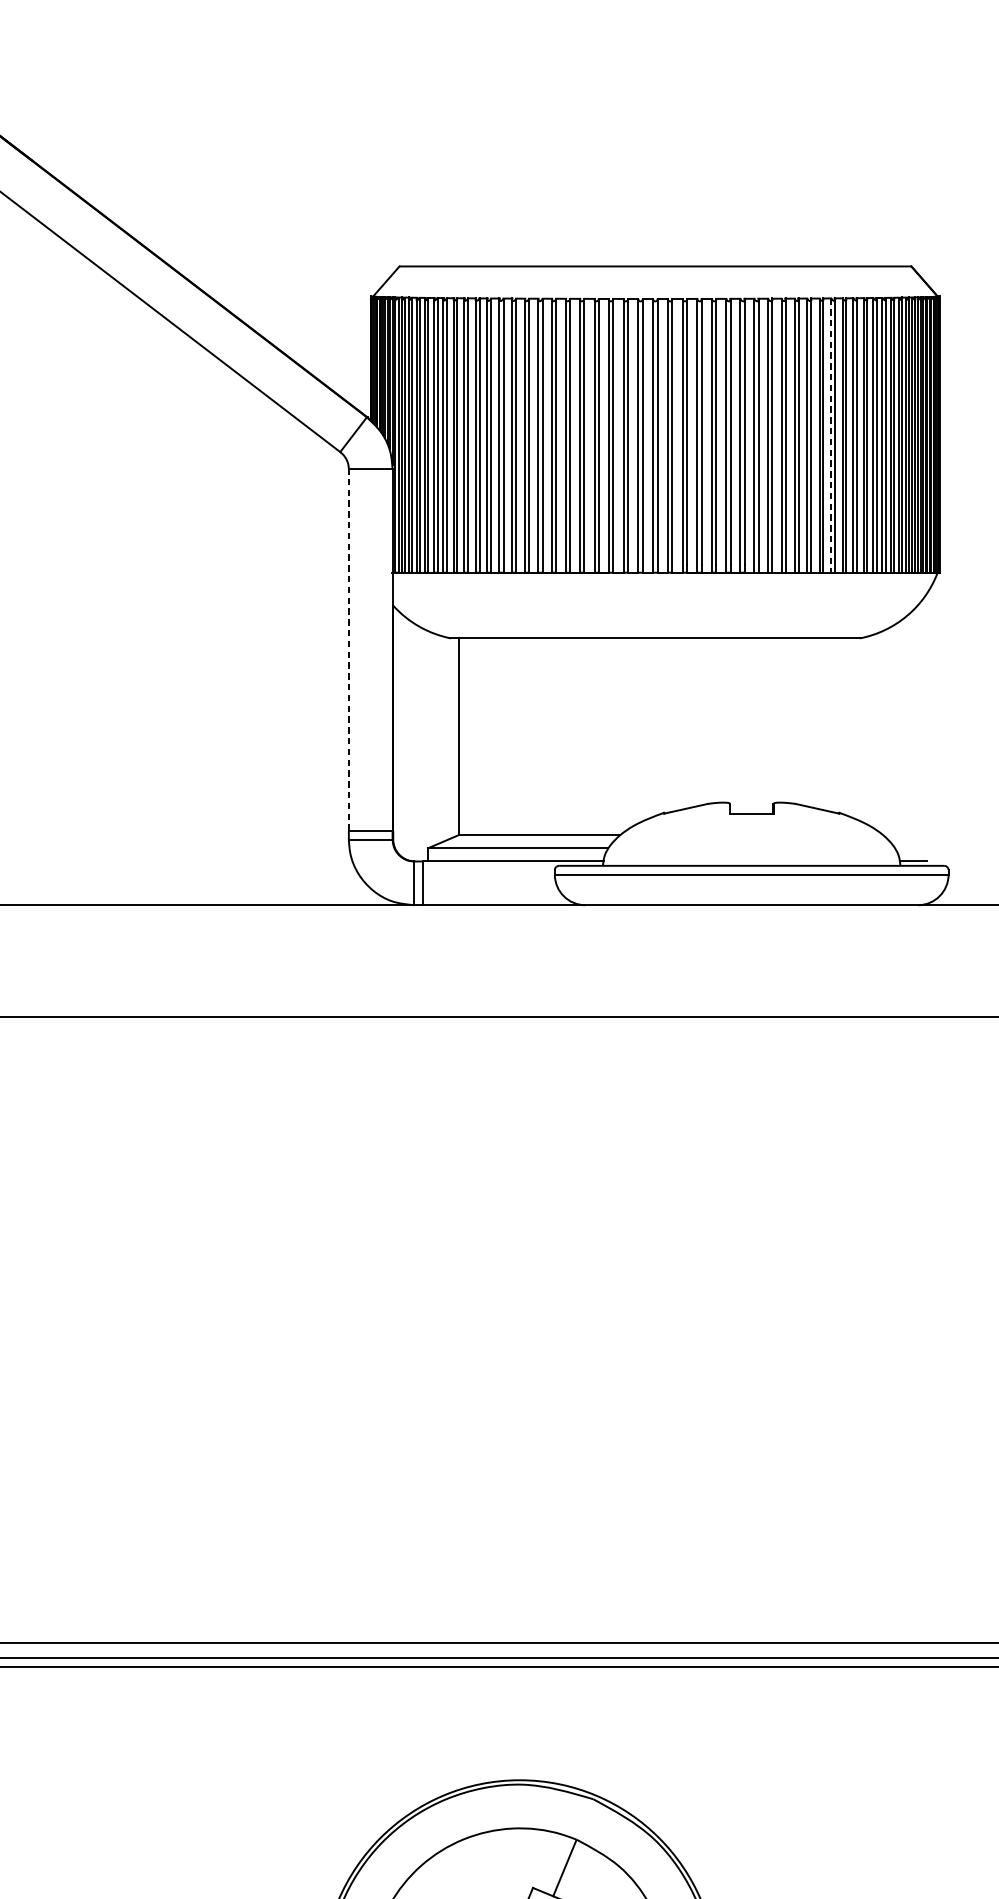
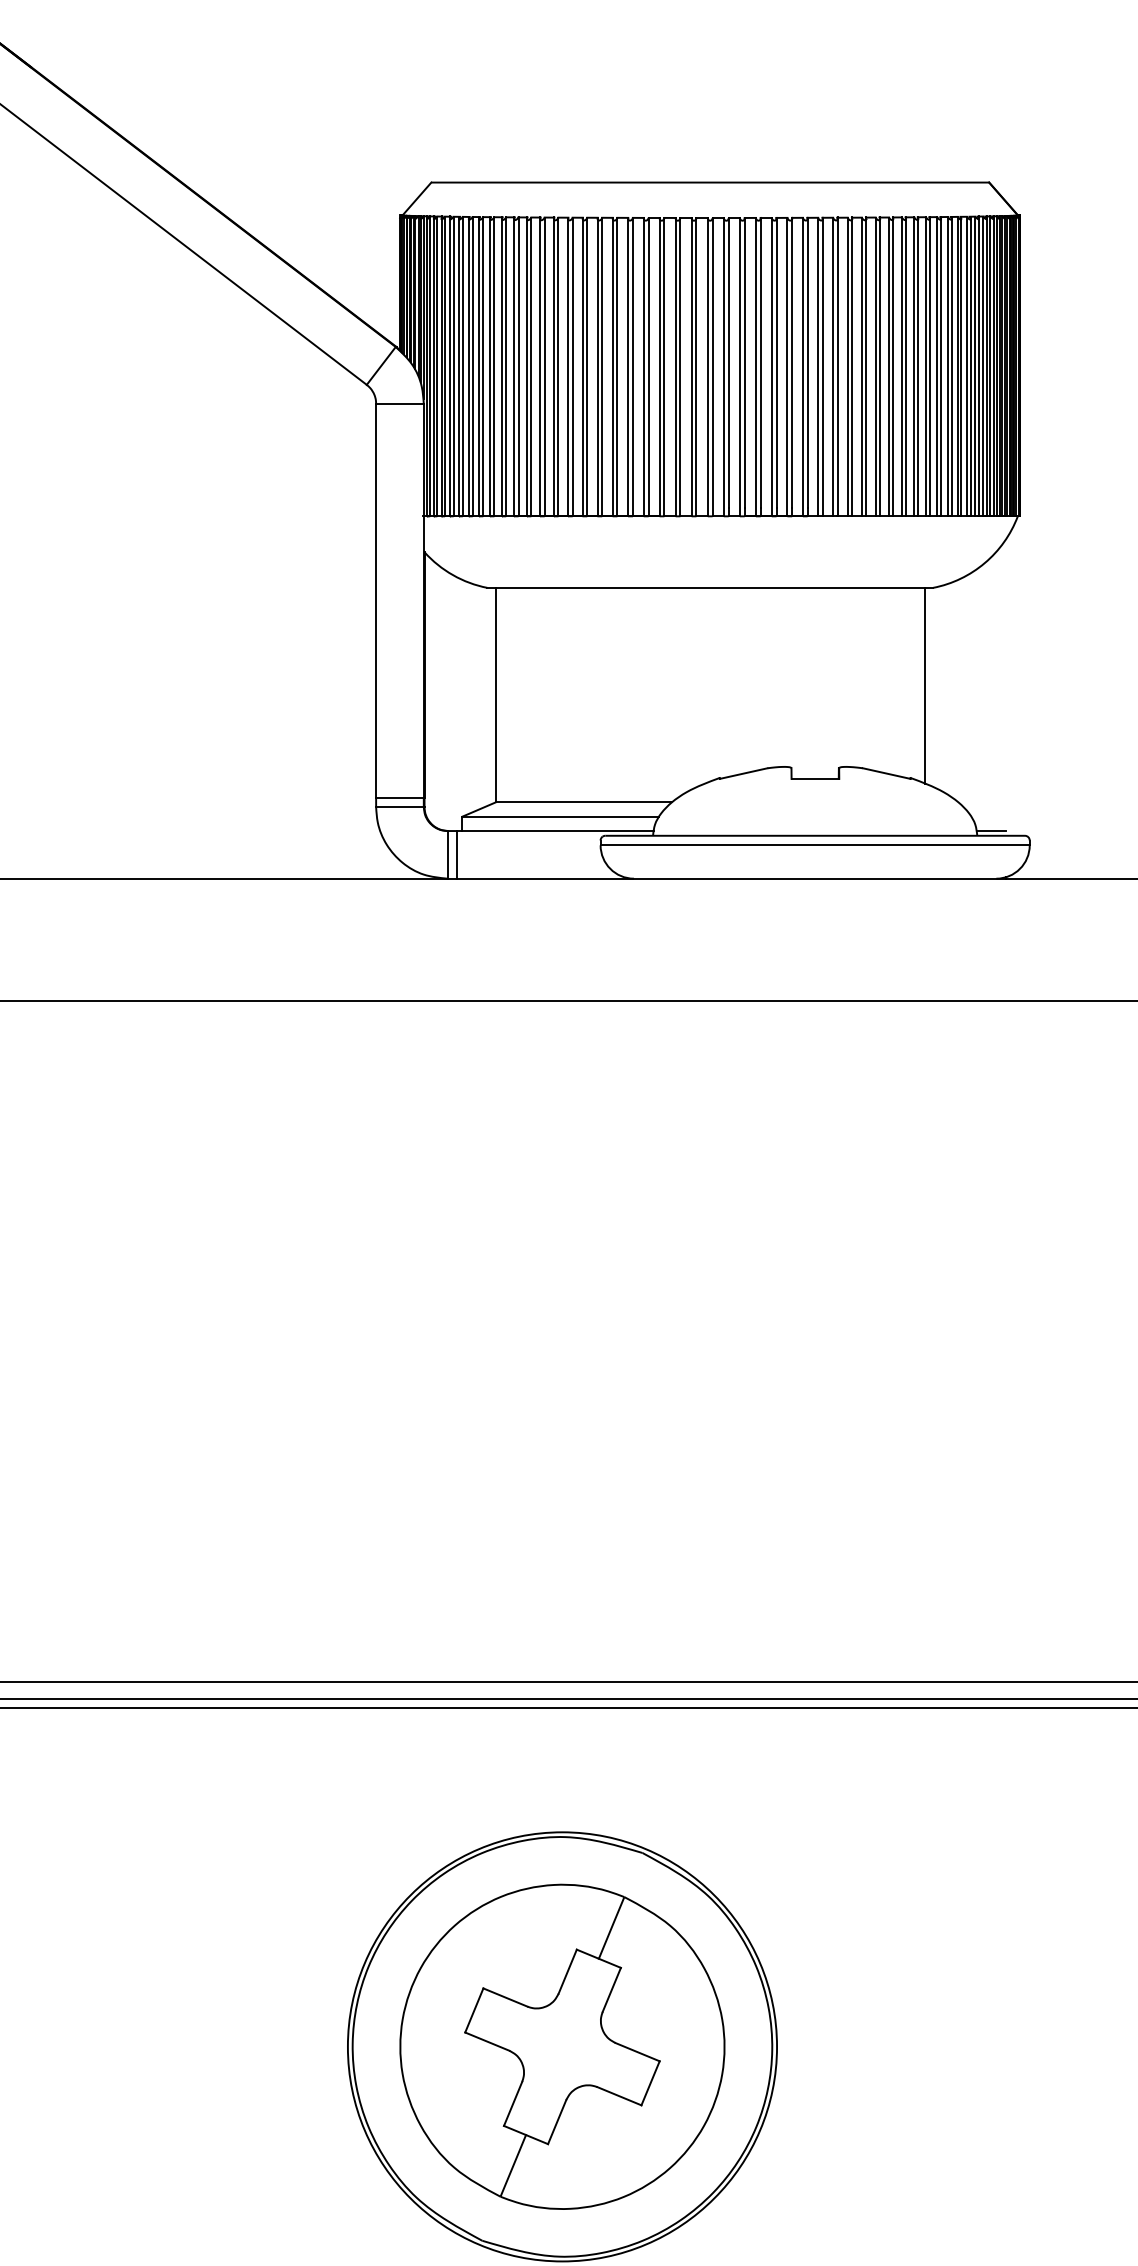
line: (830, 436) -> (901, 367), dashed -> solid
line: (349, 649) -> (376, 600), dashed -> solid
line: (852, 727) -> (924, 685), added

